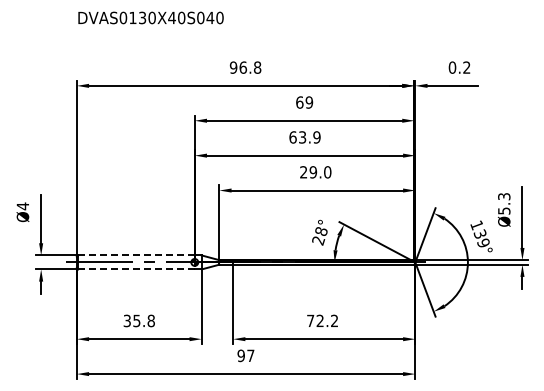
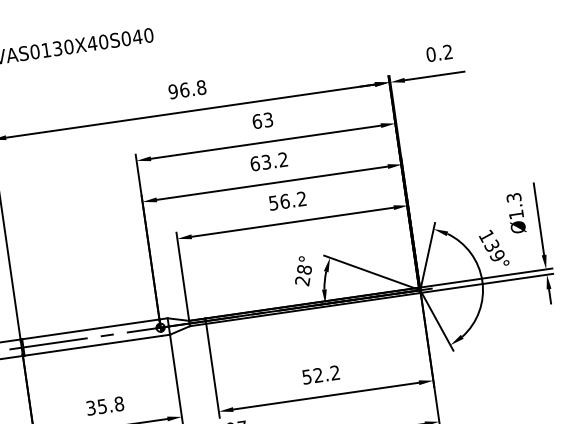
text: (309, 102) -> (268, 119), 69 -> 63
text: (316, 137) -> (282, 159), 63.9 -> 63.2
text: (315, 172) -> (287, 201), 29.0 -> 56.2
text: (504, 210) -> (516, 213), Ø5.3 -> Ø1.3
line: (136, 255) -> (90, 329), dashed -> solid
line: (137, 269) -> (94, 345), dashed -> solid
text: (310, 321) -> (306, 377), 72.2 -> 52.2

